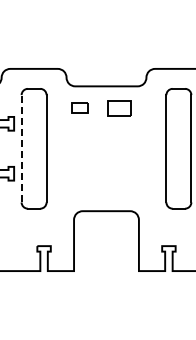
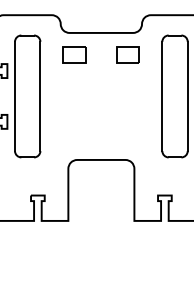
part: (80, 108) -> (74, 55), size x1.43
part: (119, 108) -> (127, 55), moved
line: (21, 148) -> (14, 96), dashed -> solid

